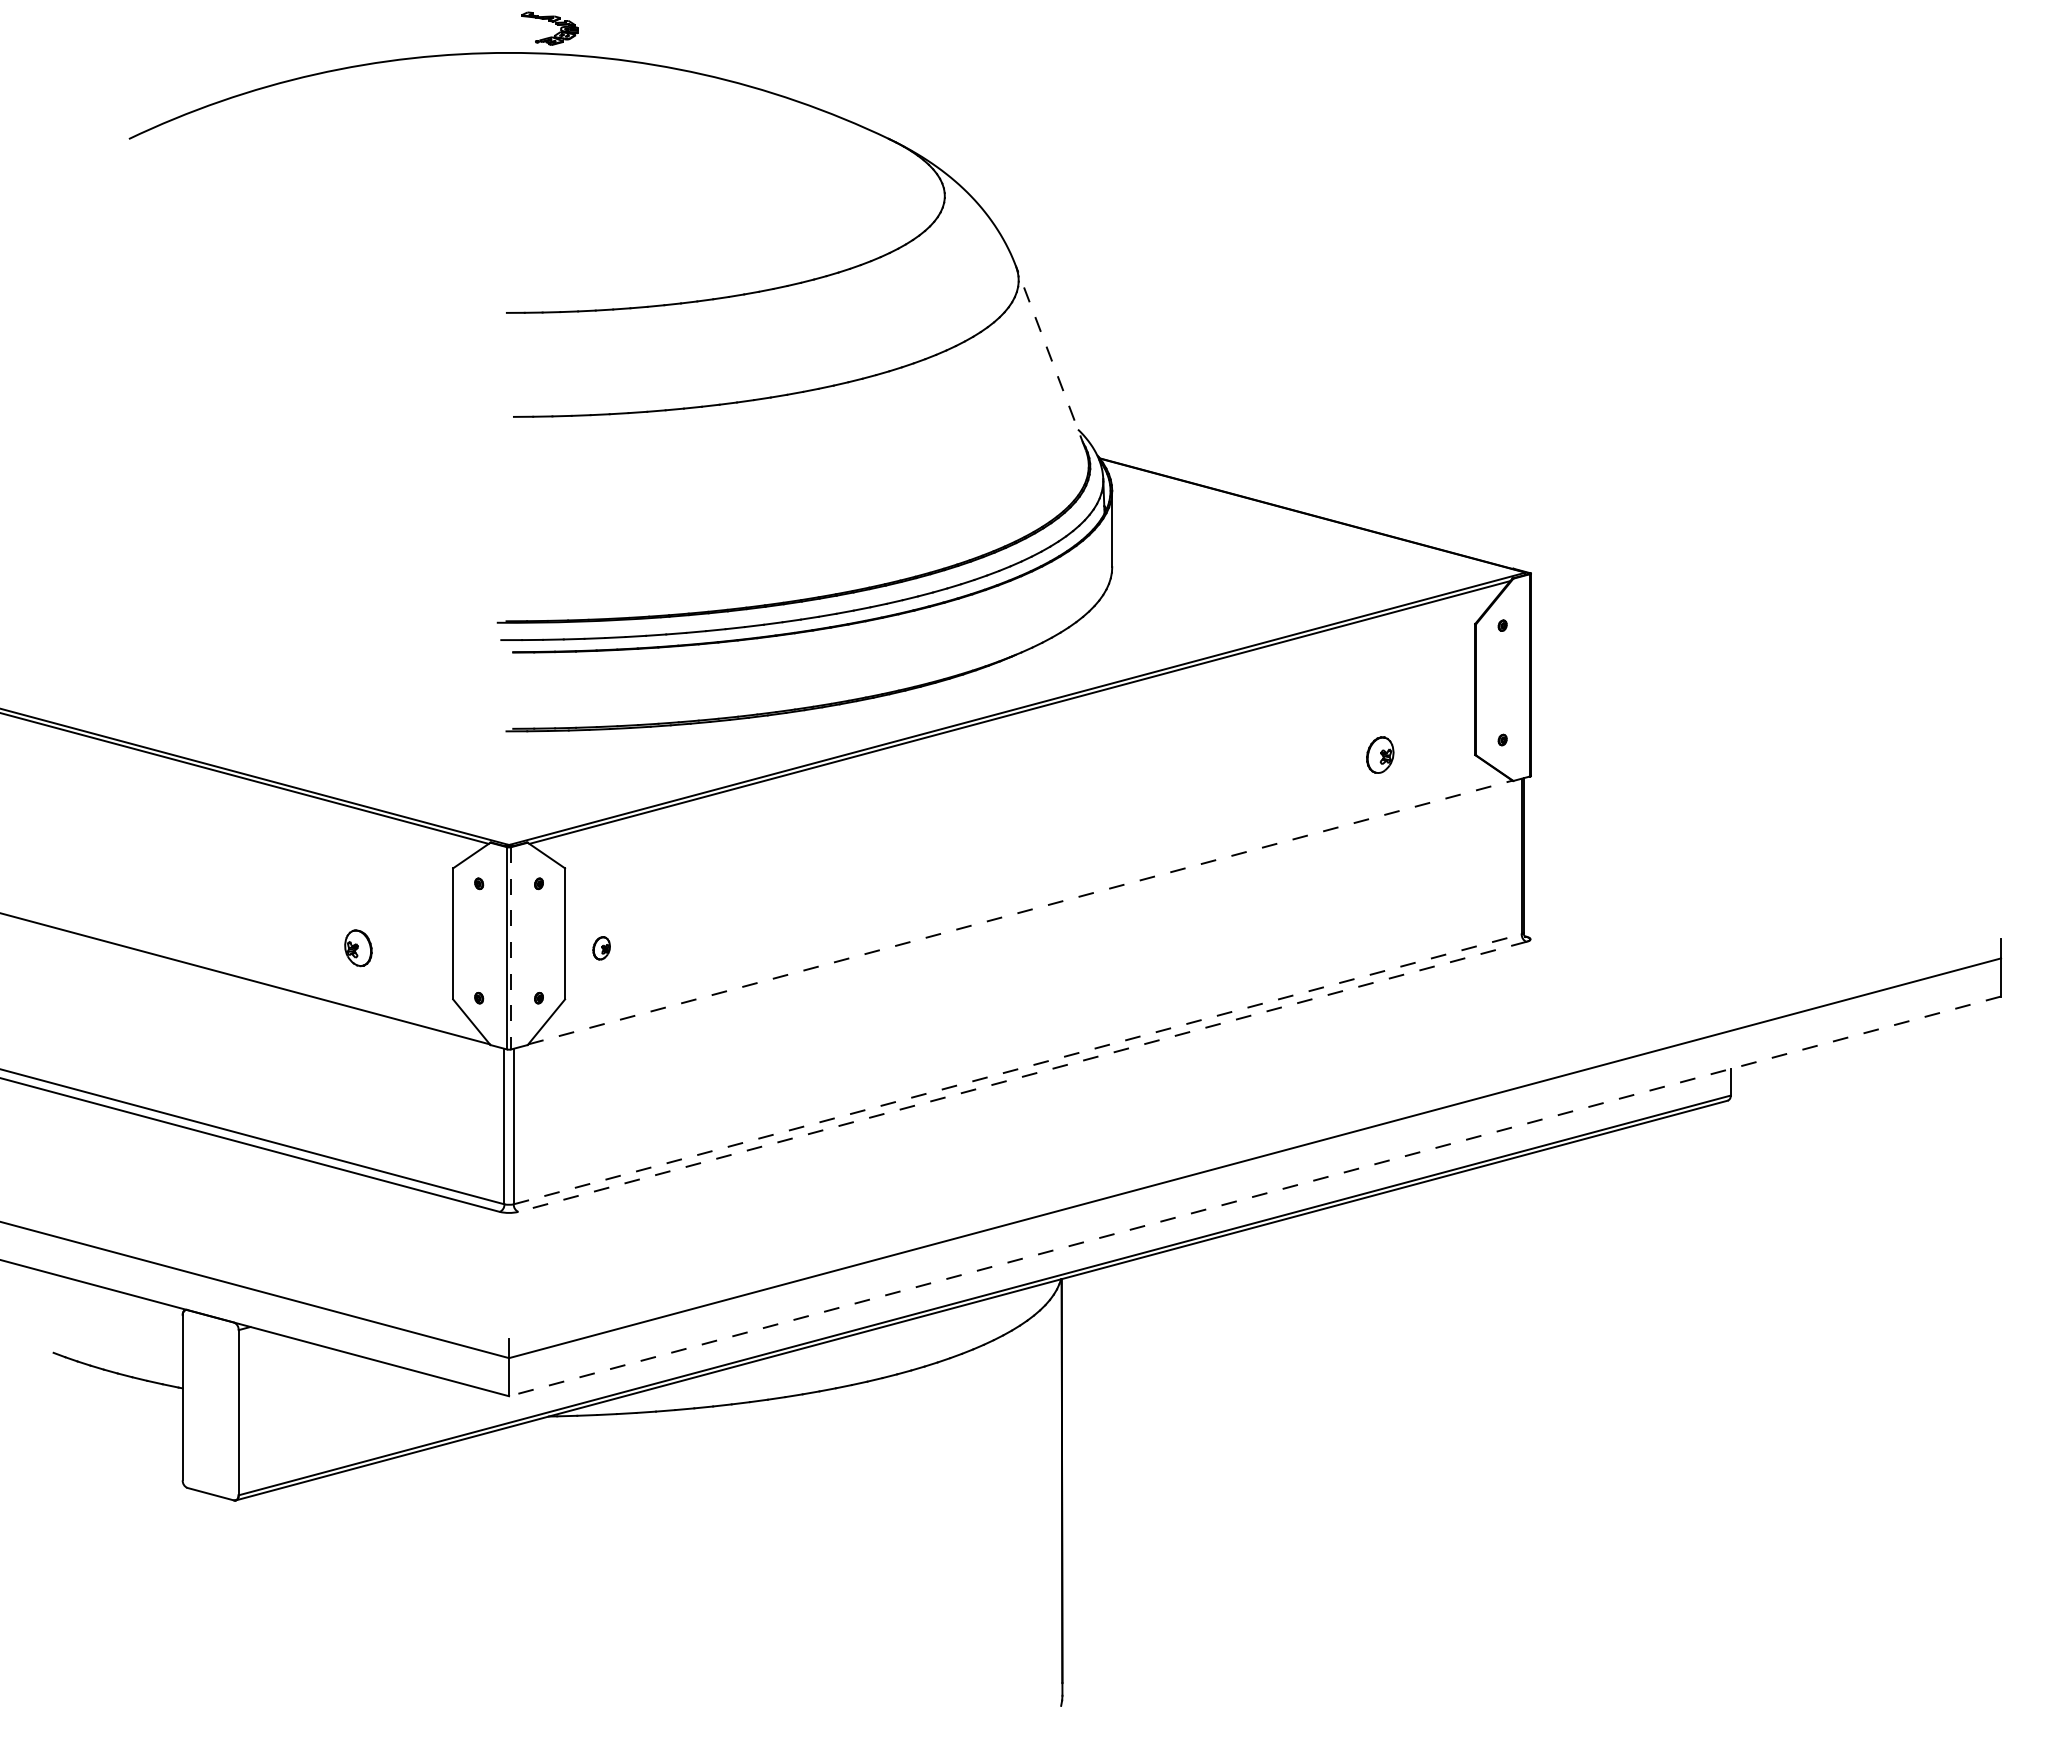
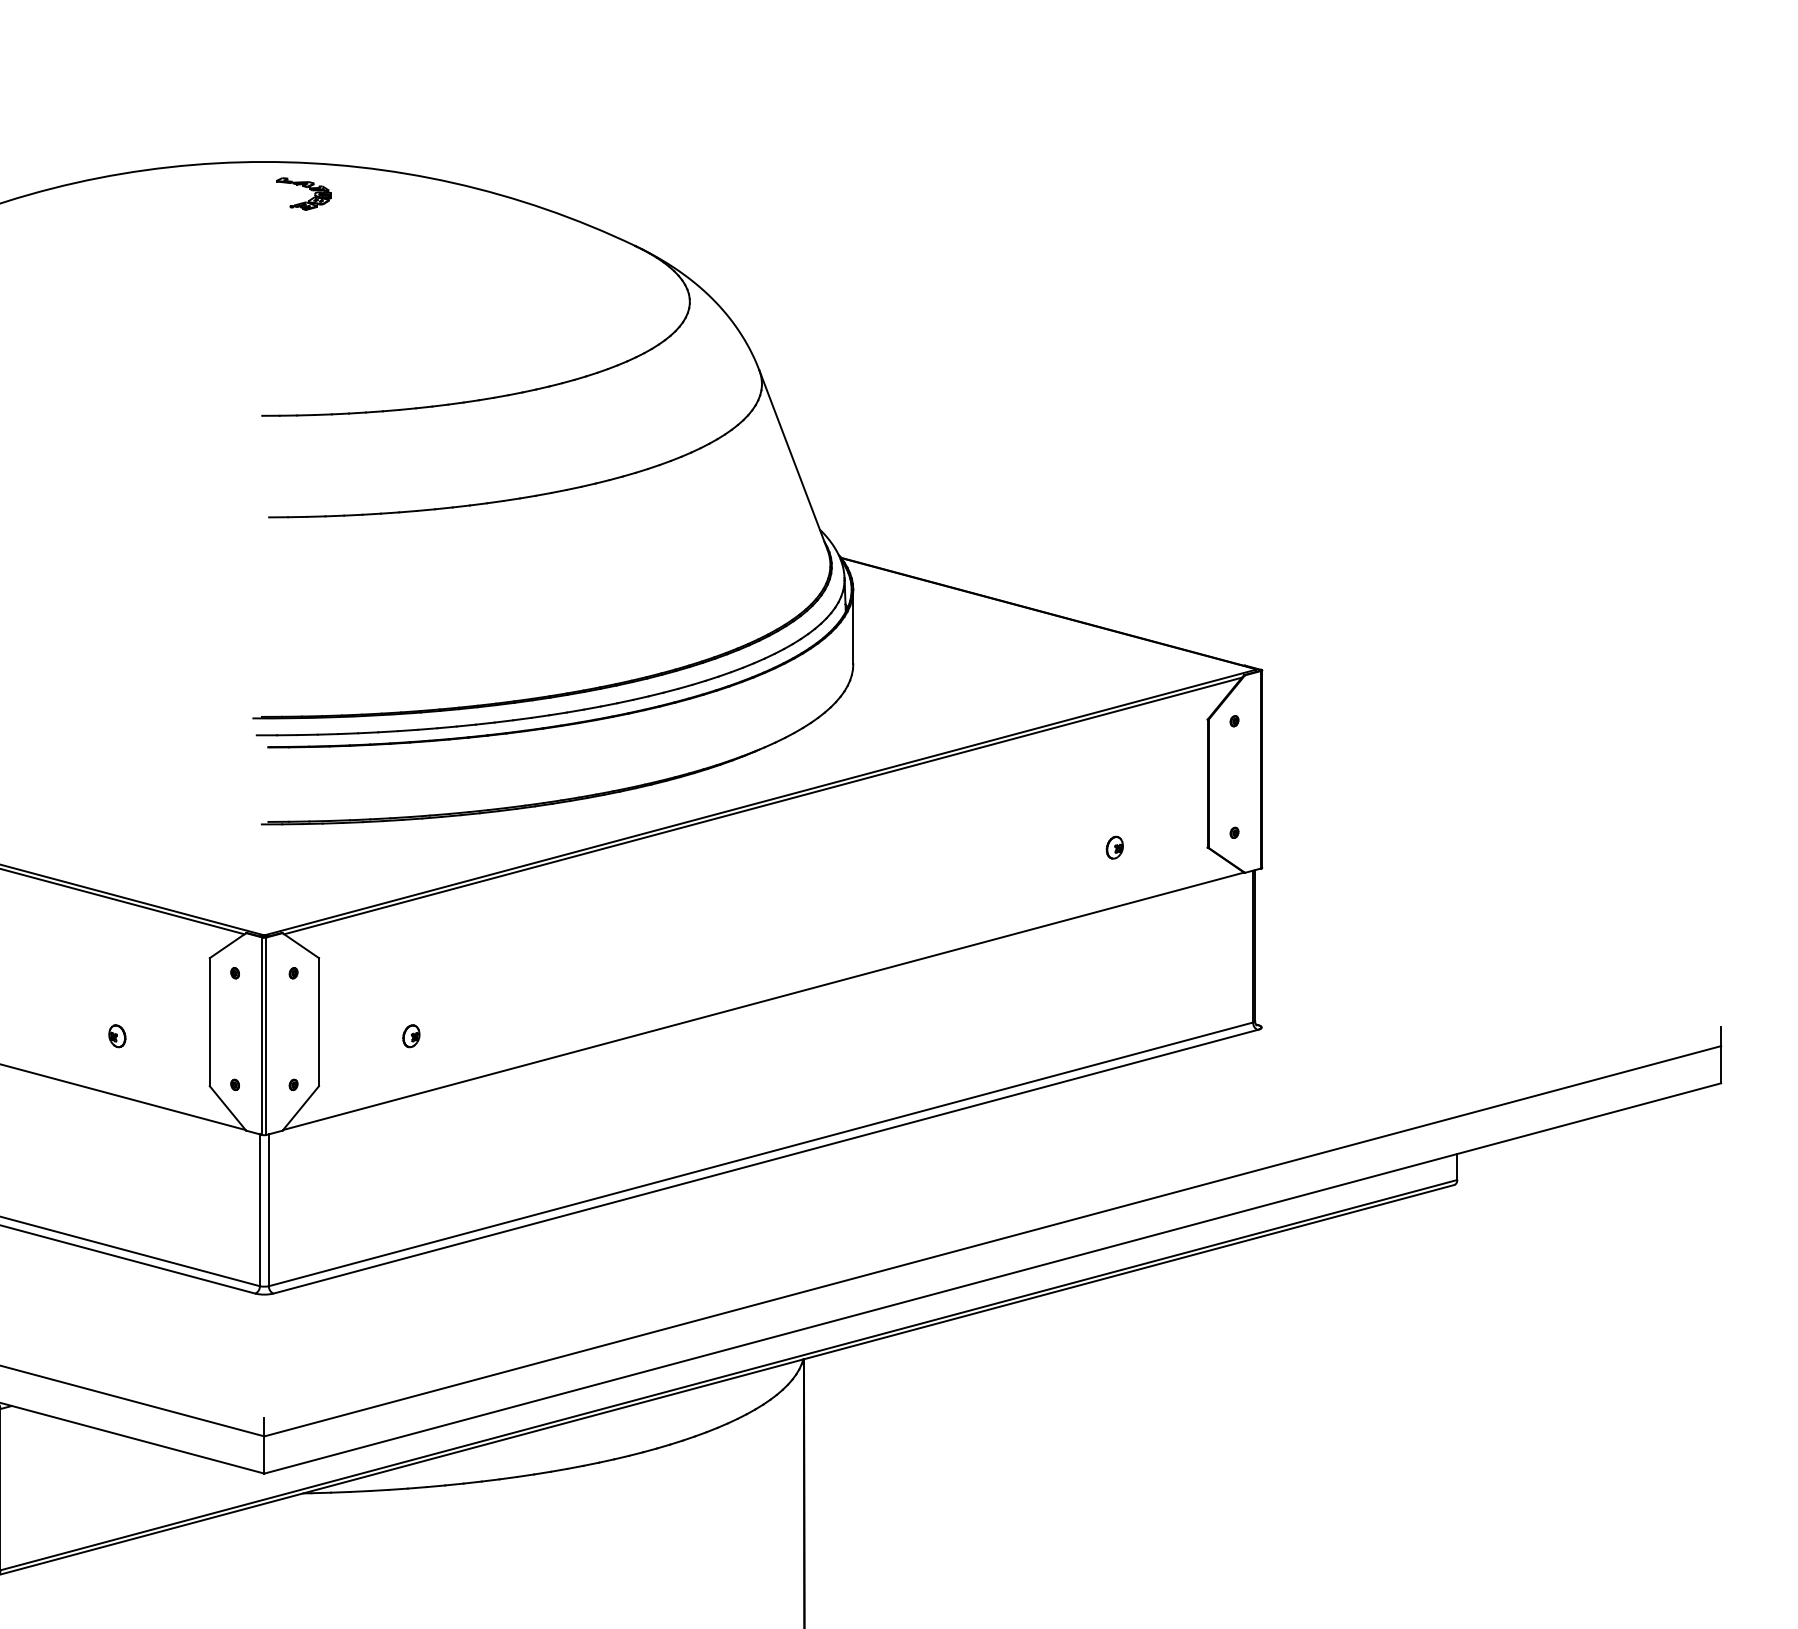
part: (551, 22) -> (305, 187), moved
line: (1050, 357) -> (793, 459), dashed -> solid
part: (1379, 755) -> (1114, 847), size x0.62
line: (1020, 912) -> (763, 1001), dashed -> solid
part: (358, 948) -> (117, 1036), size x0.62
line: (511, 948) -> (266, 1036), dashed -> solid
part: (601, 948) -> (411, 1036), moved
line: (1017, 1069) -> (760, 1154), dashed -> solid
line: (1022, 1076) -> (765, 1161), dashed -> solid
line: (1254, 1196) -> (992, 1278), dashed -> solid

